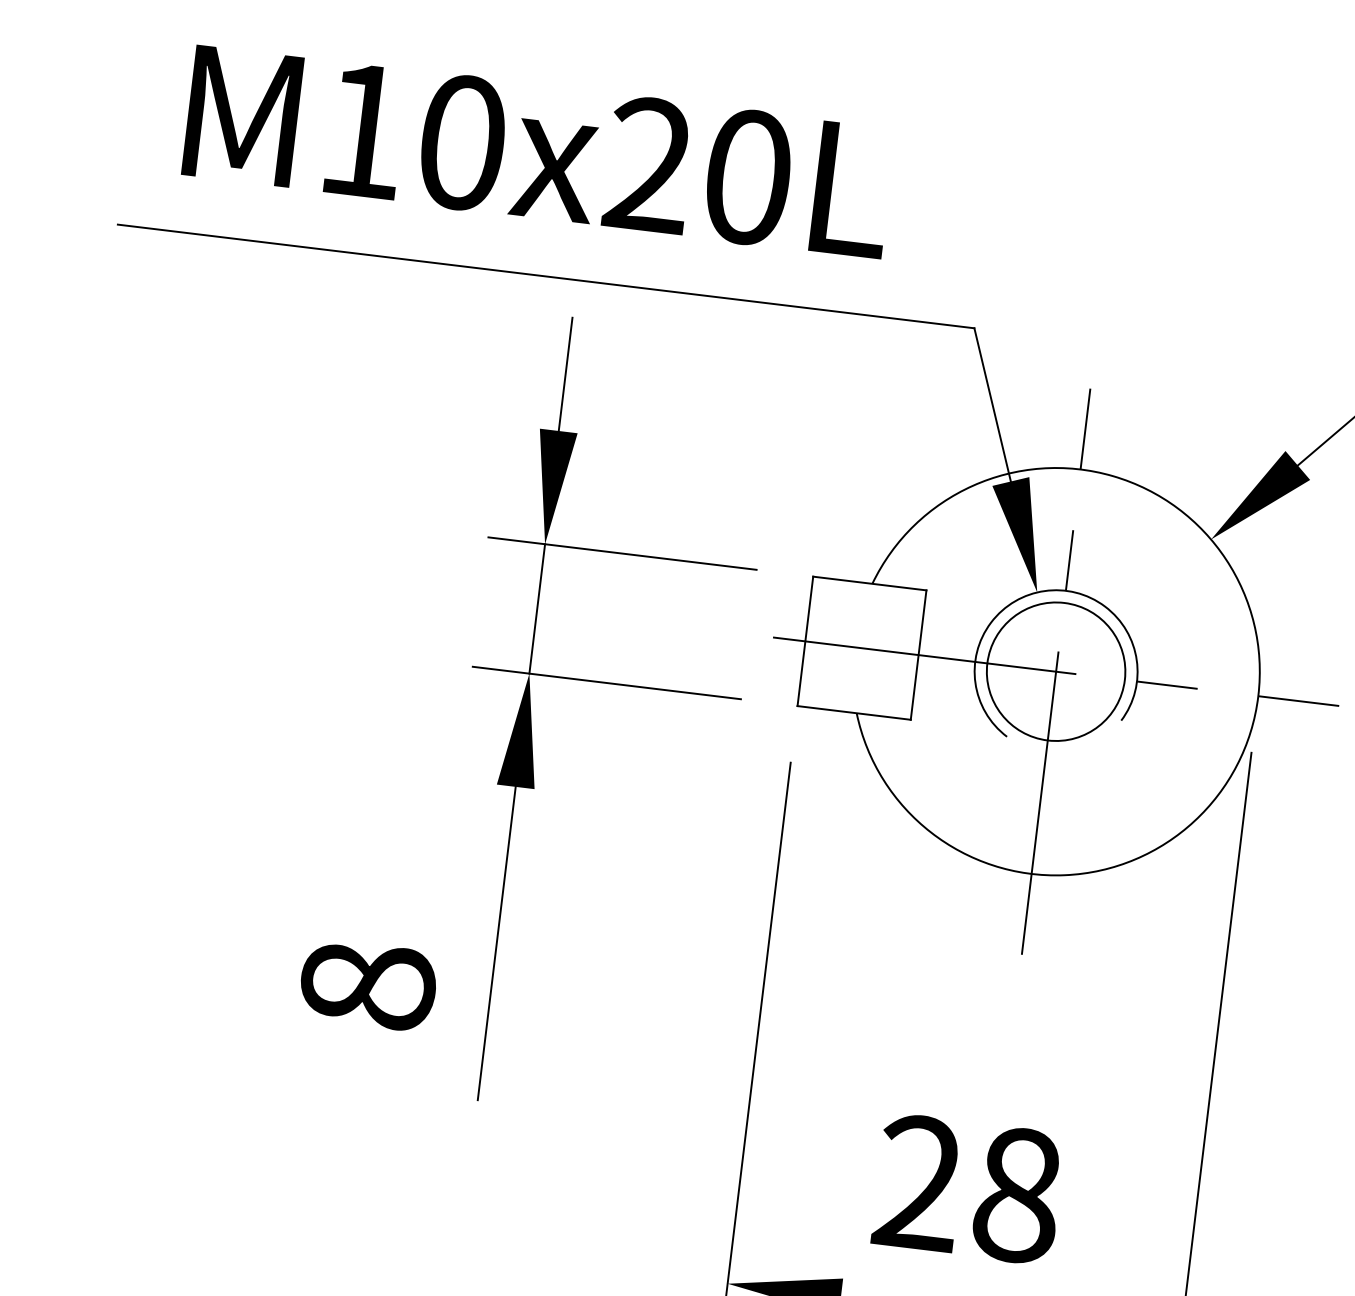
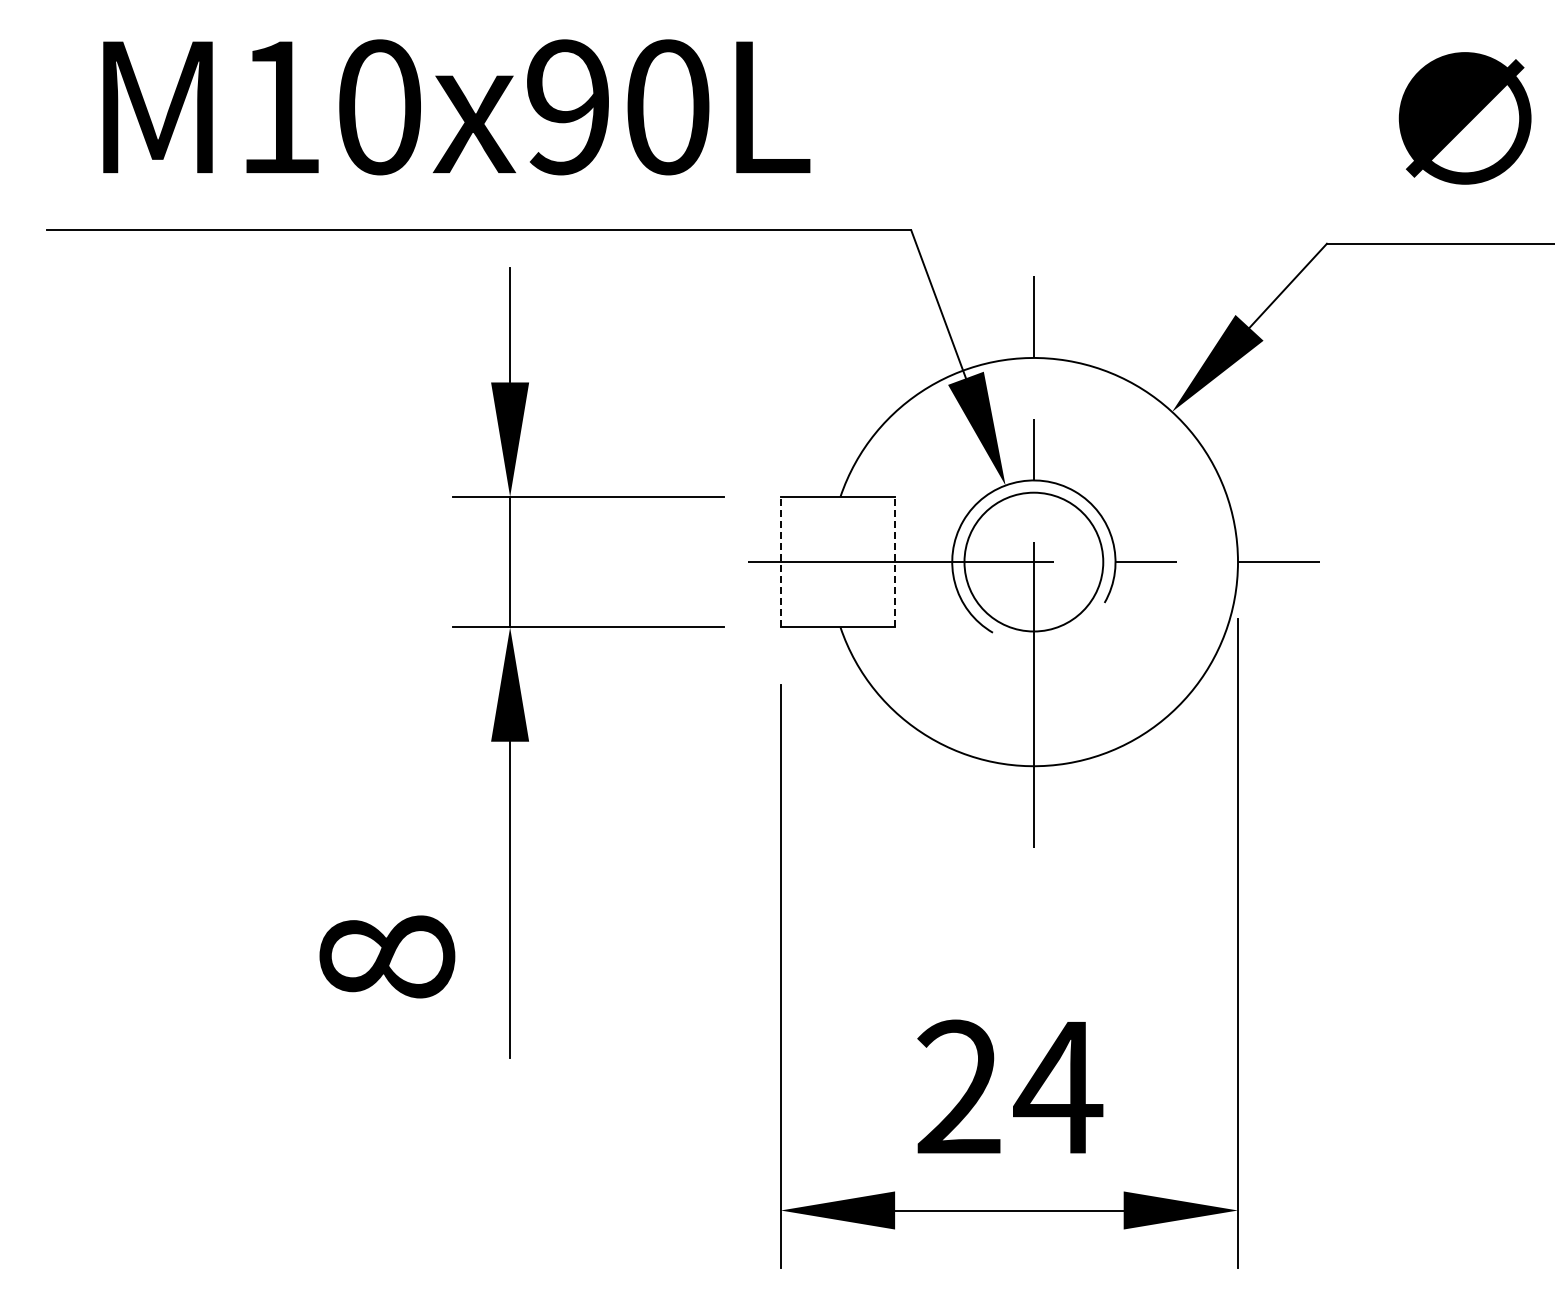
text: (648, 165) -> (567, 107), M10x20L -> M10x90L
line: (805, 640) -> (780, 561), solid -> dashed
line: (919, 654) -> (895, 561), solid -> dashed
text: (1017, 1195) -> (1058, 1087), 28 -> 24

